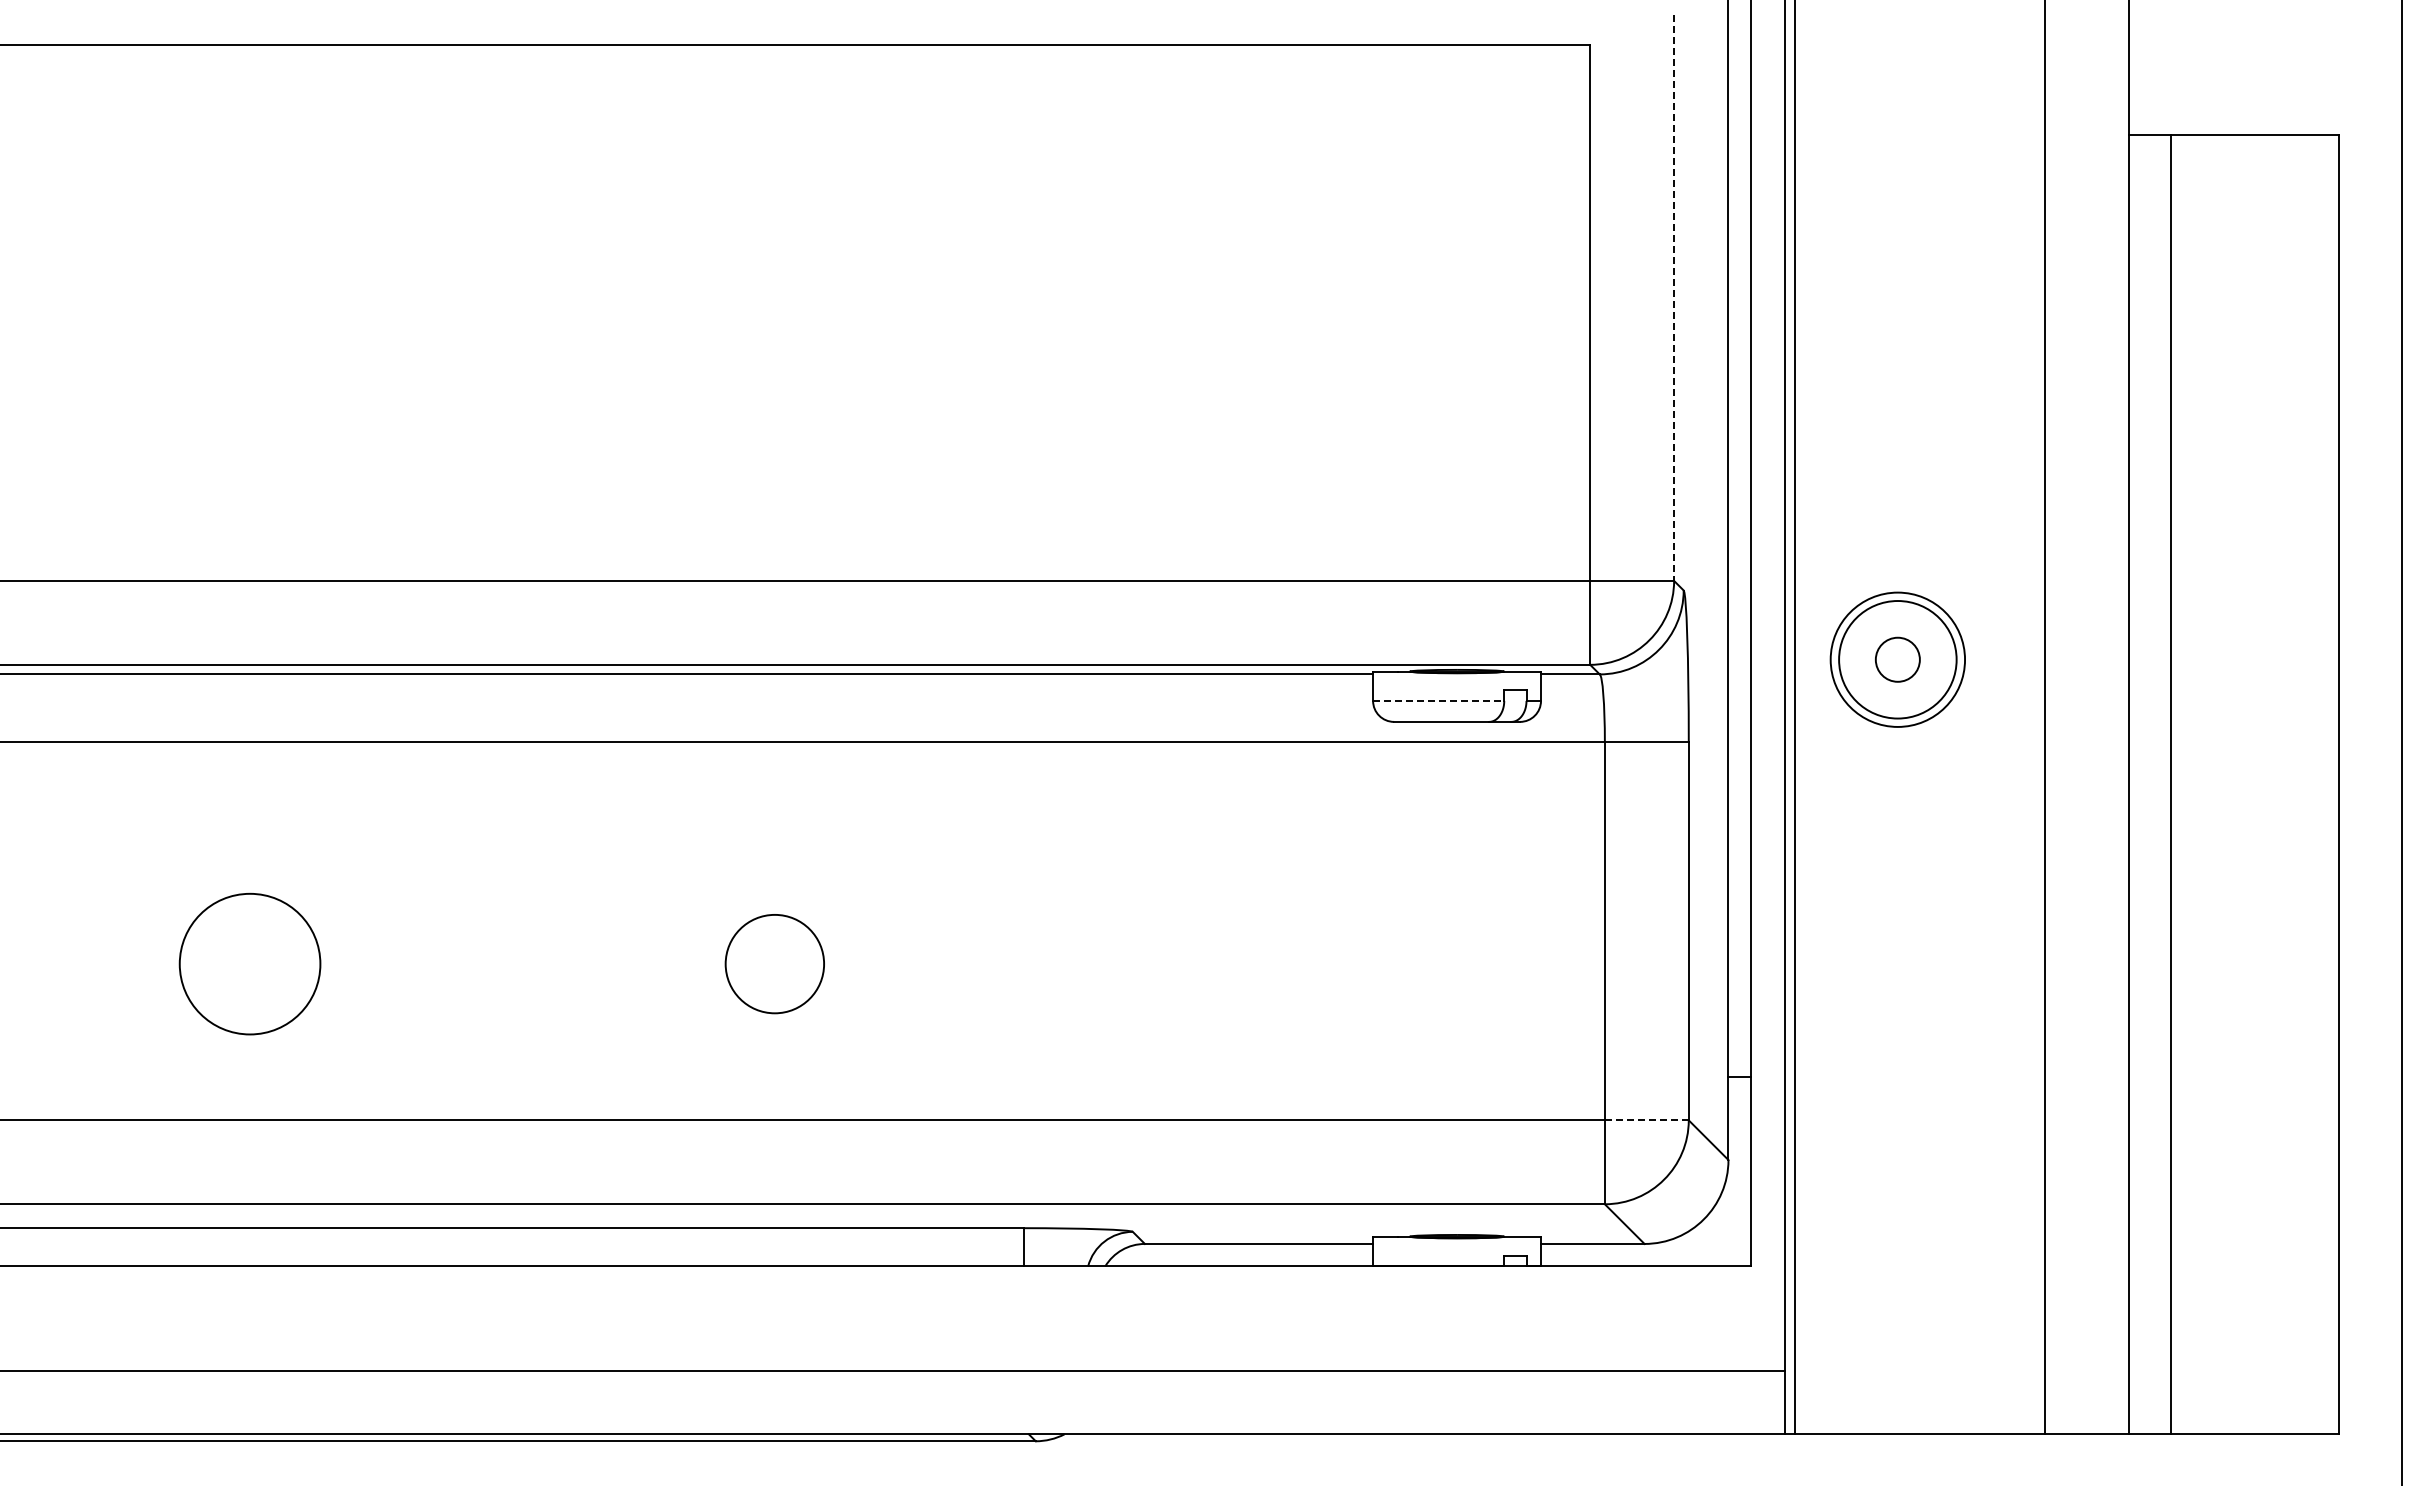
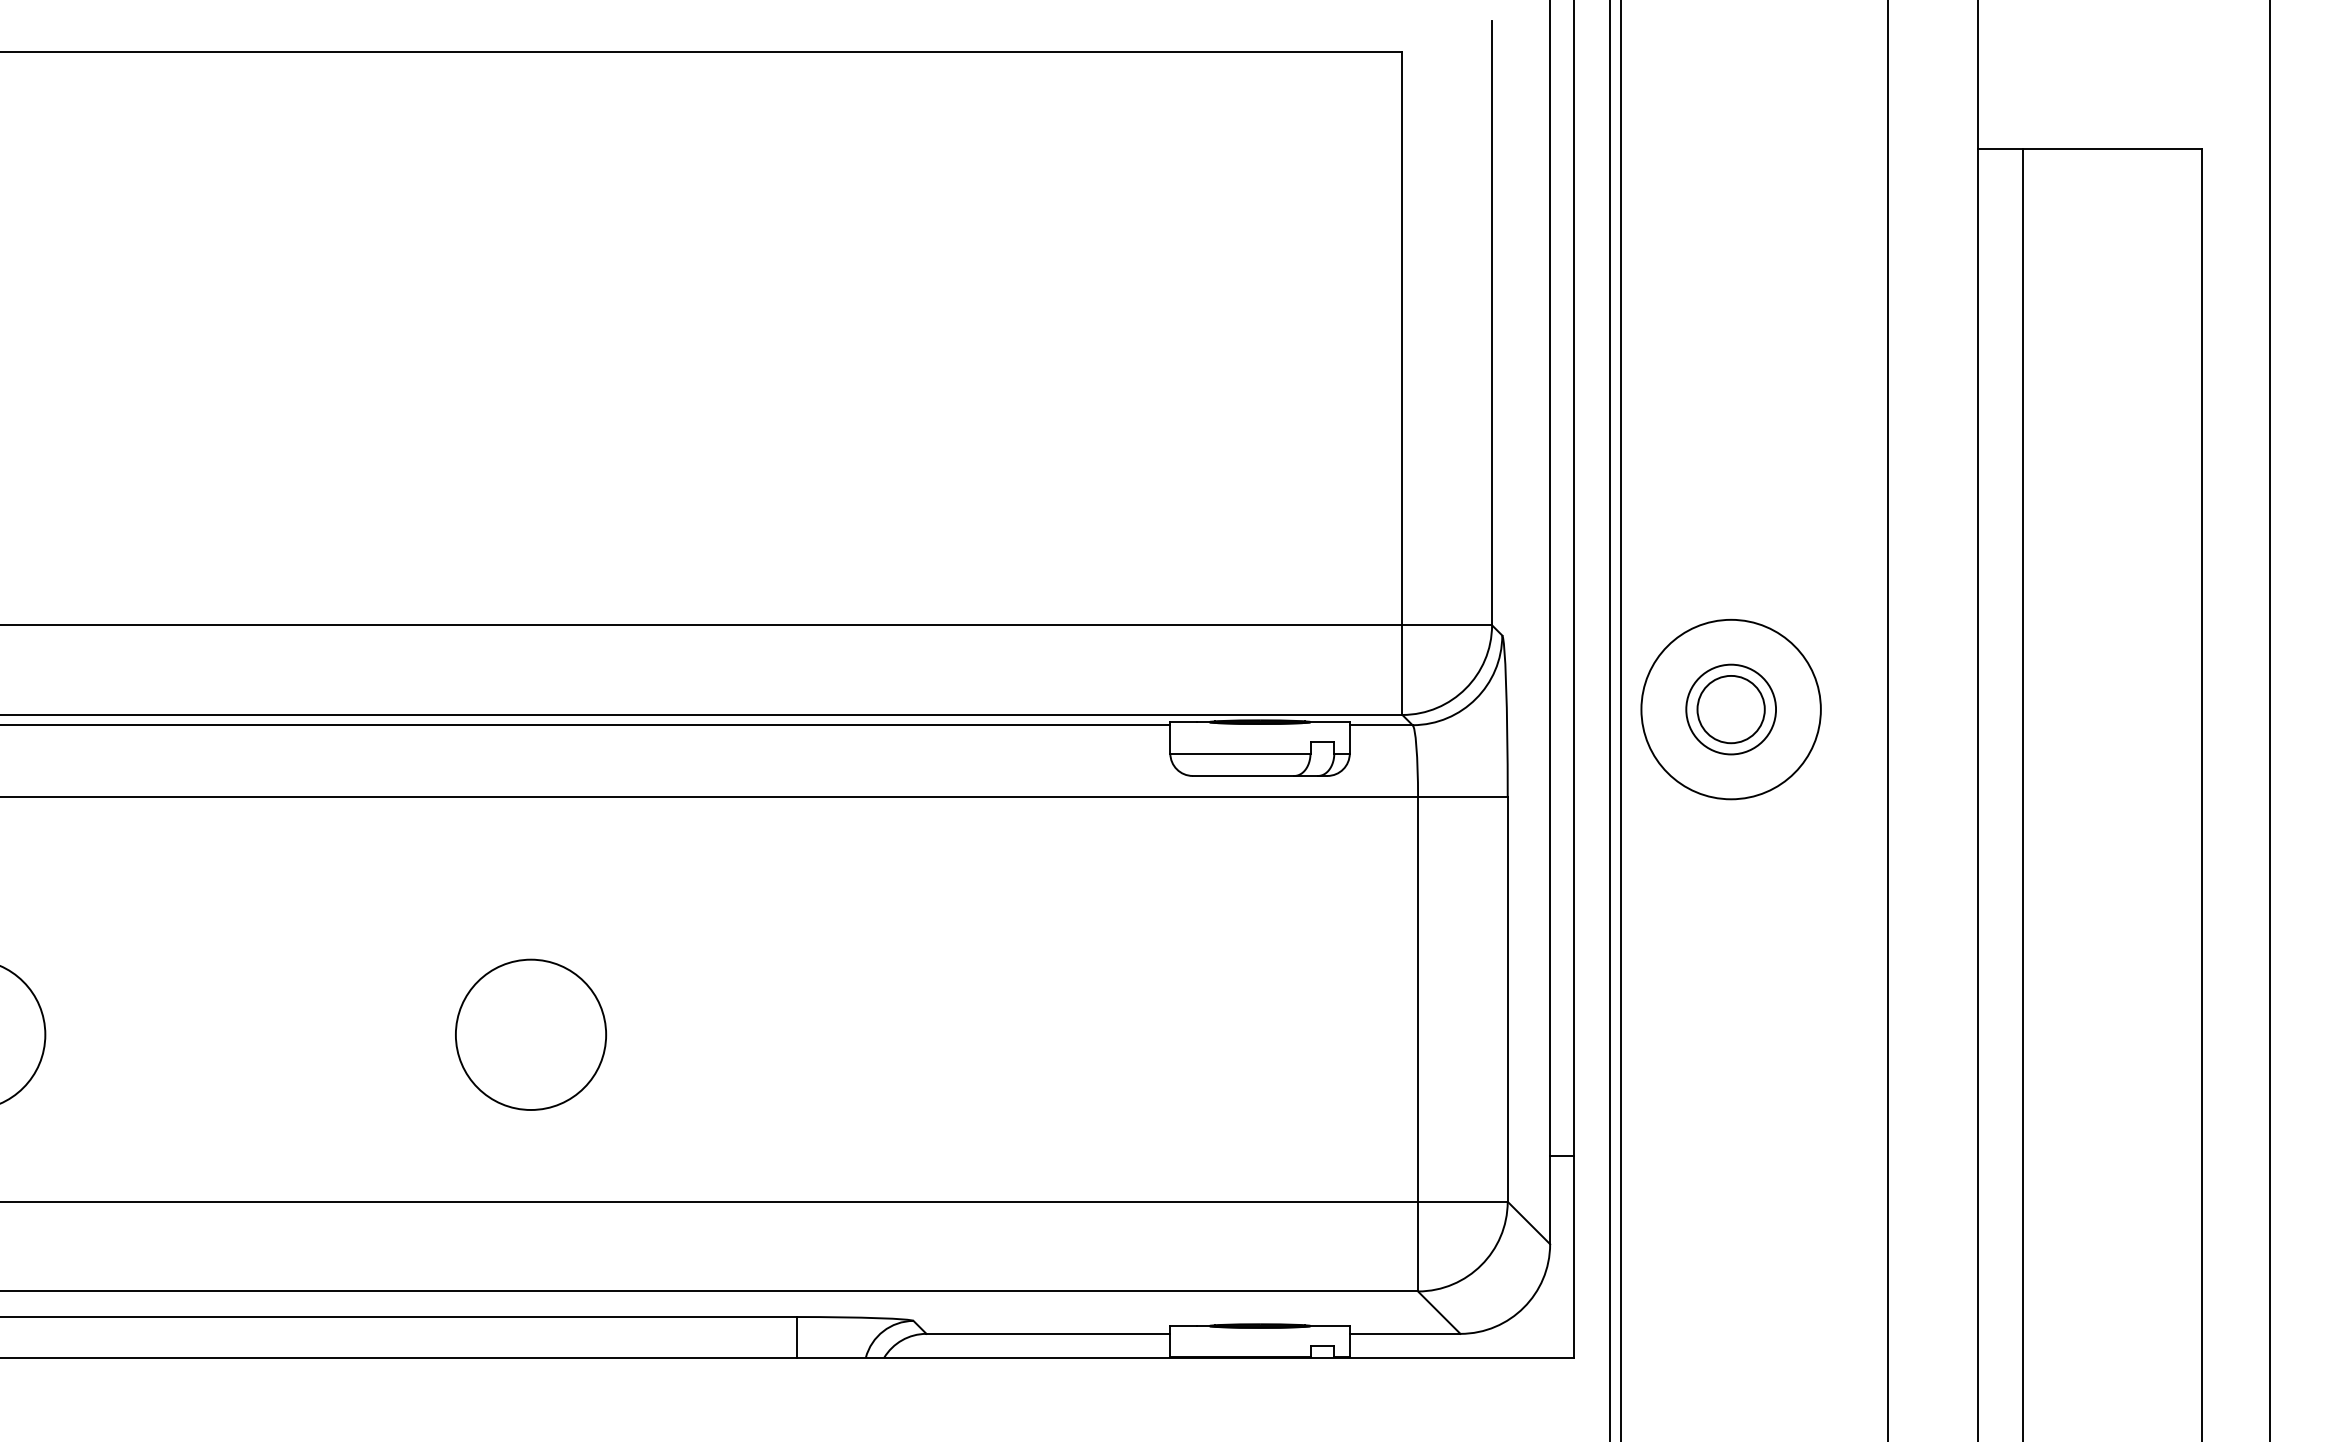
line: (1674, 298) -> (1492, 323), dashed -> solid
circle: (1897, 659) -> (1730, 709), size x0.62
circle: (1897, 659) -> (1730, 709), size x1.43
circle: (1897, 659) -> (1730, 709), size x1.43
line: (1438, 700) -> (1240, 753), dashed -> solid
circle: (774, 963) -> (530, 1034), size x1.43
line: (1646, 1120) -> (1462, 1201), dashed -> solid

